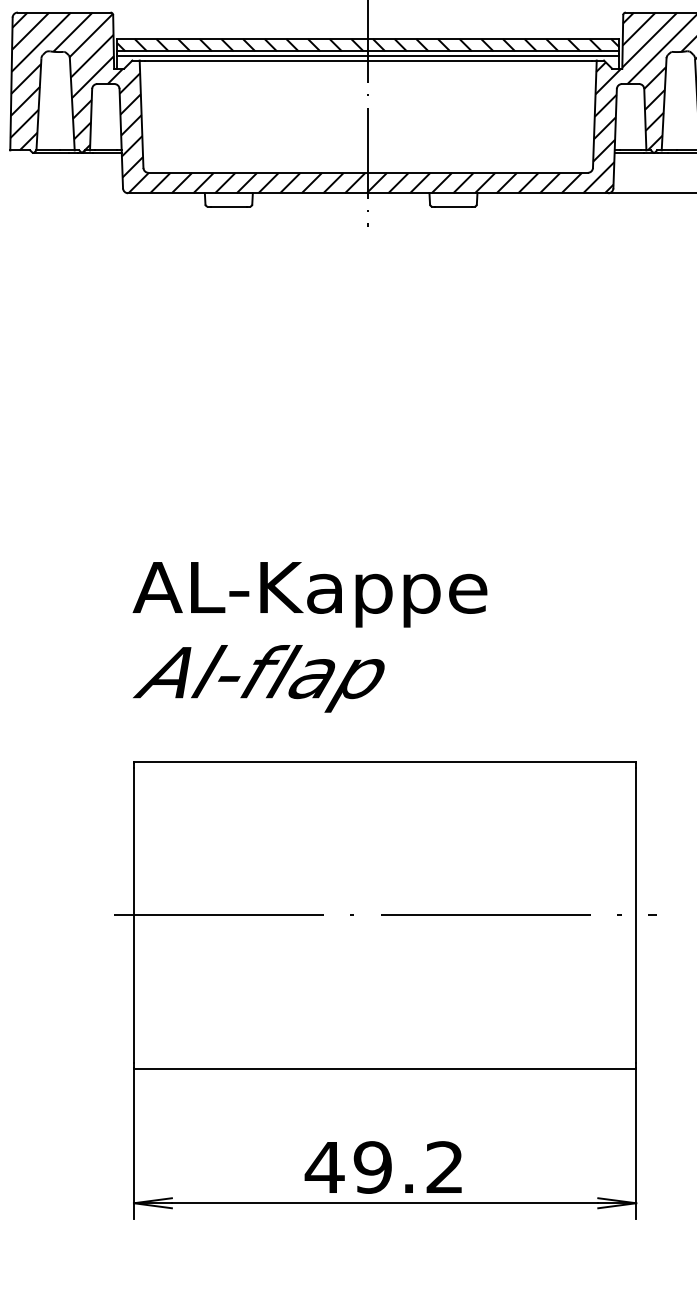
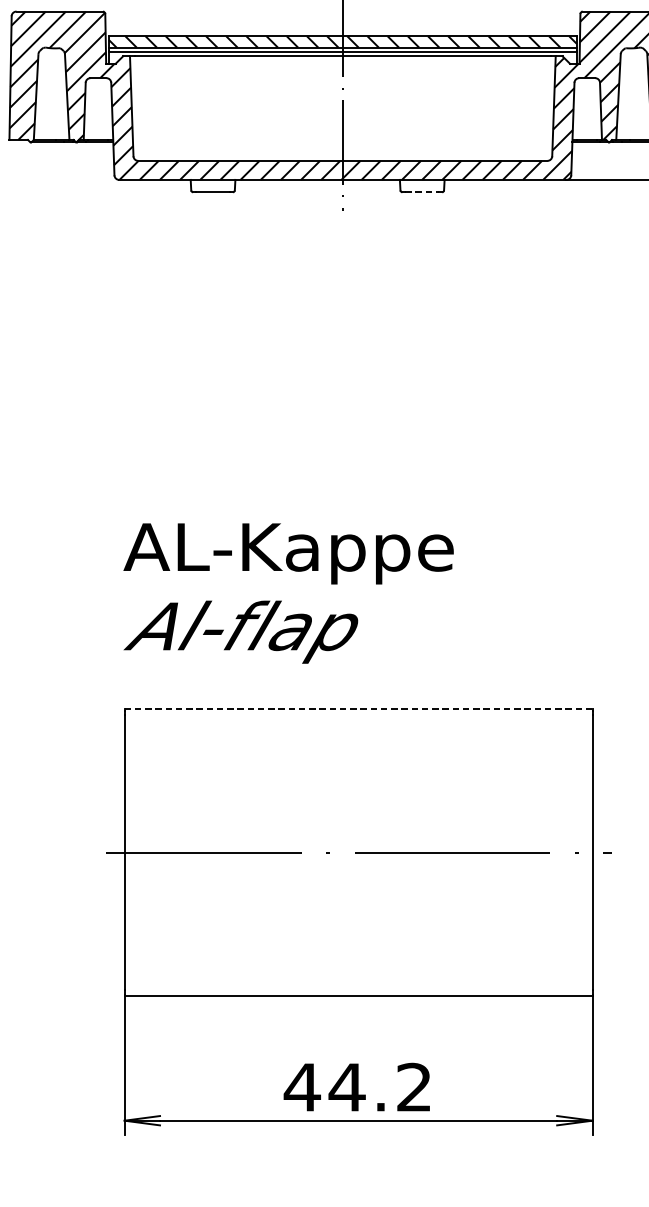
line: (453, 206) -> (422, 192), solid -> dashed
line: (385, 761) -> (358, 709), solid -> dashed
text: (372, 1167) -> (346, 1087), 49.2 -> 44.2

